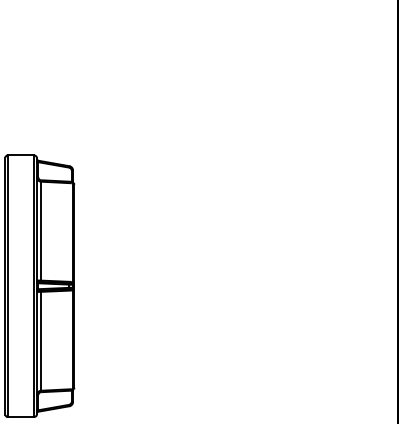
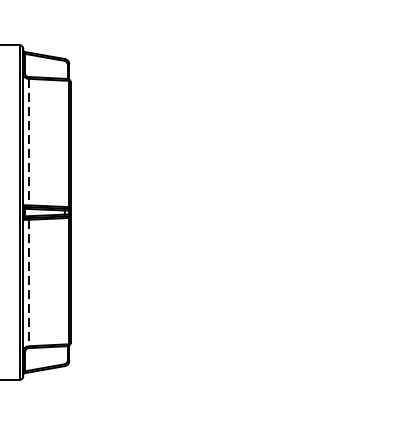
line: (41, 231) -> (29, 142), solid -> dashed
line: (41, 341) -> (29, 283), solid -> dashed

